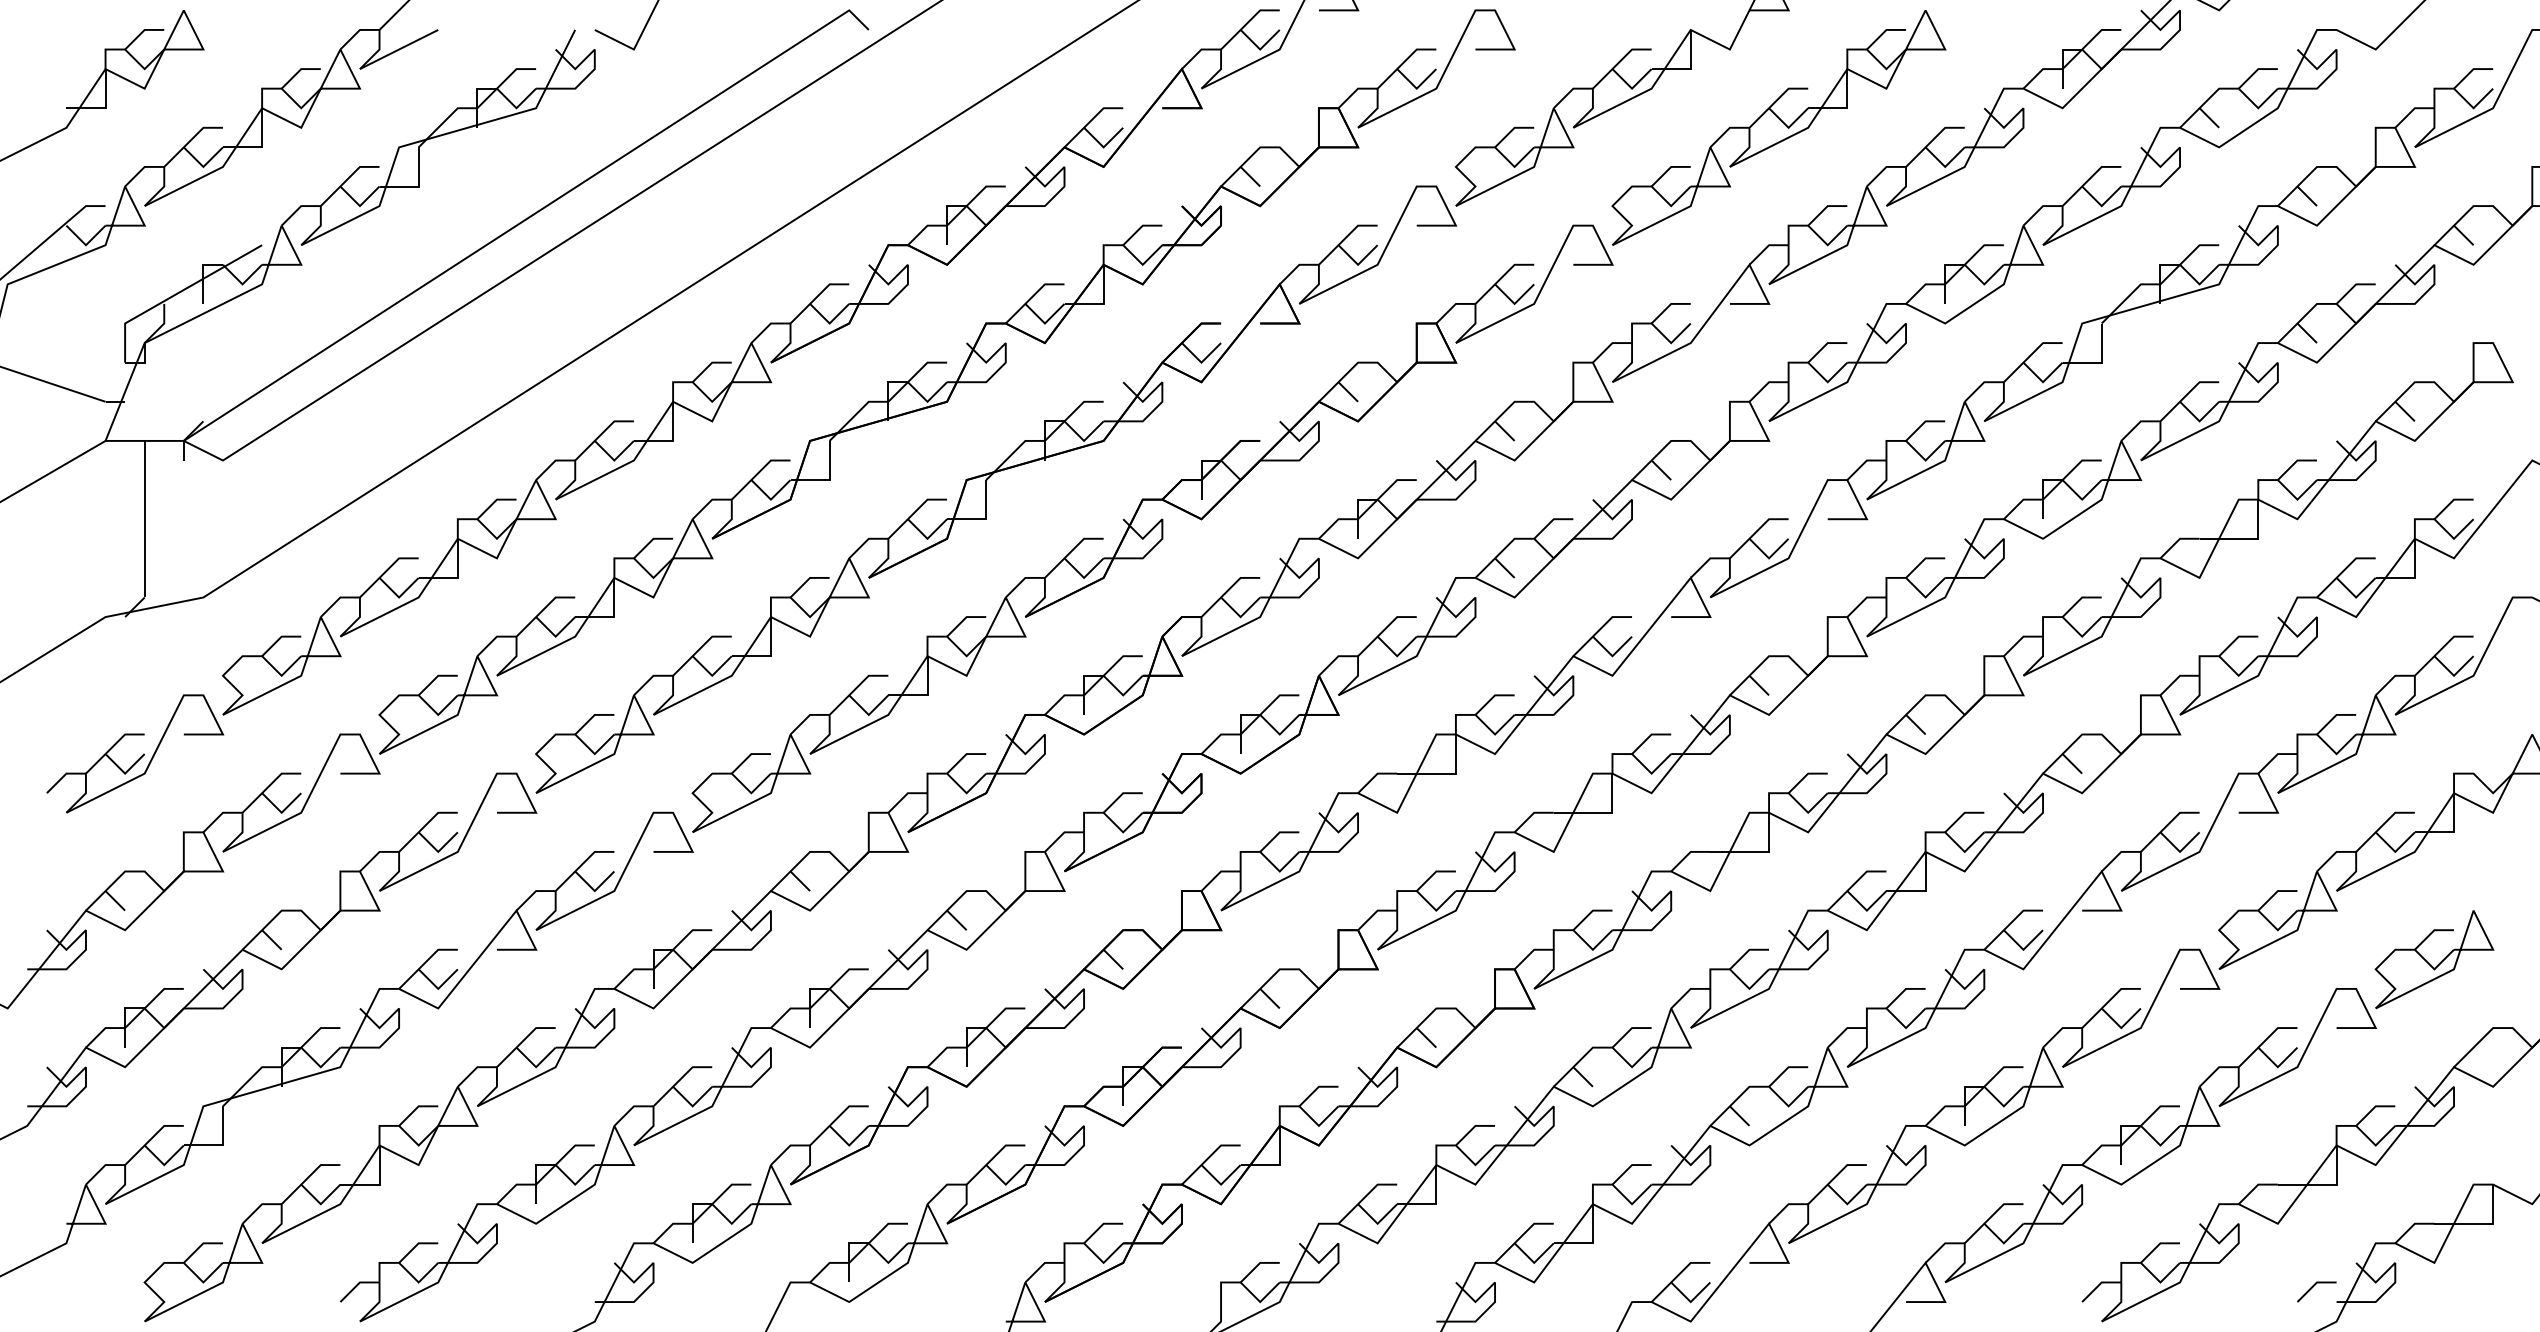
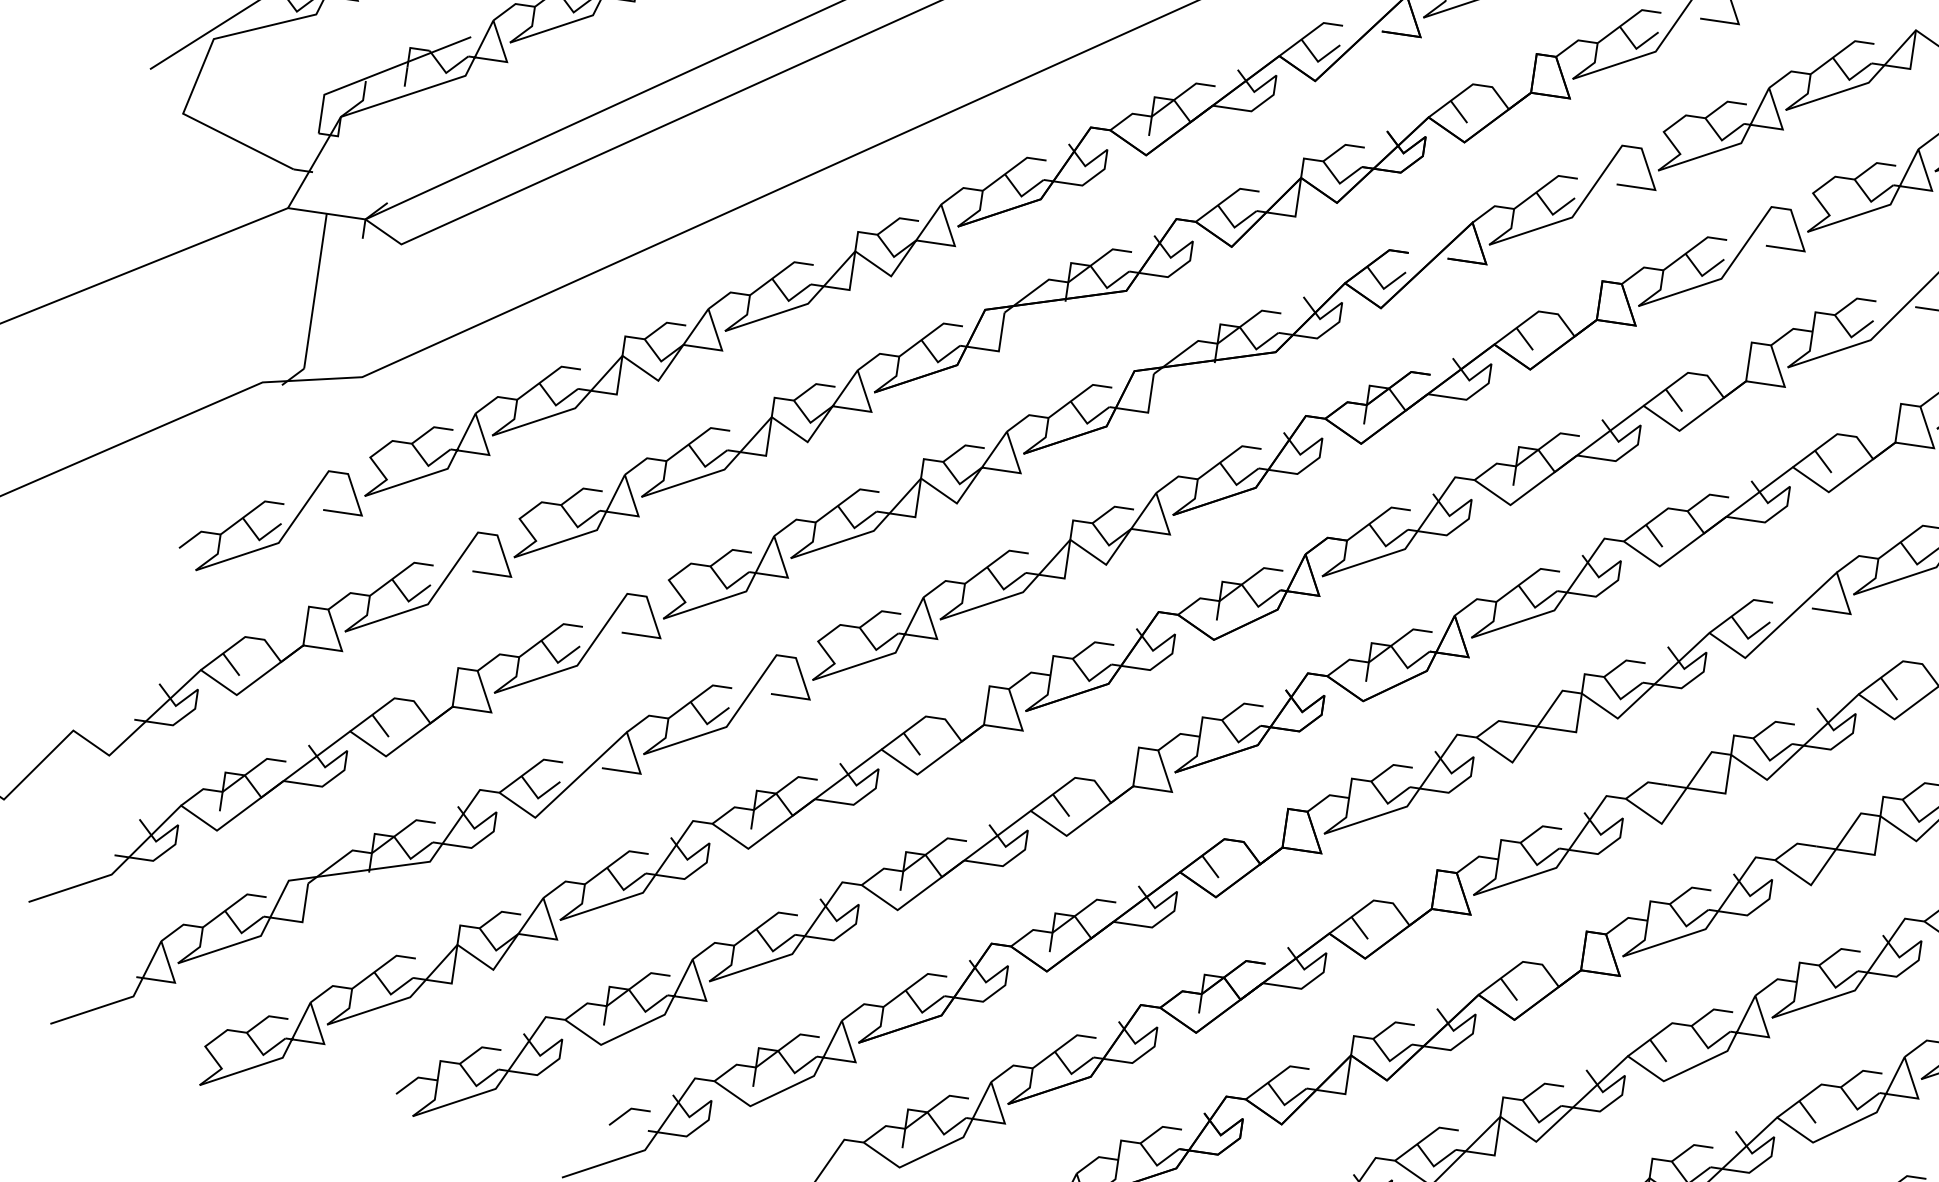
line: (571, 1287) -> (626, 1113), added

